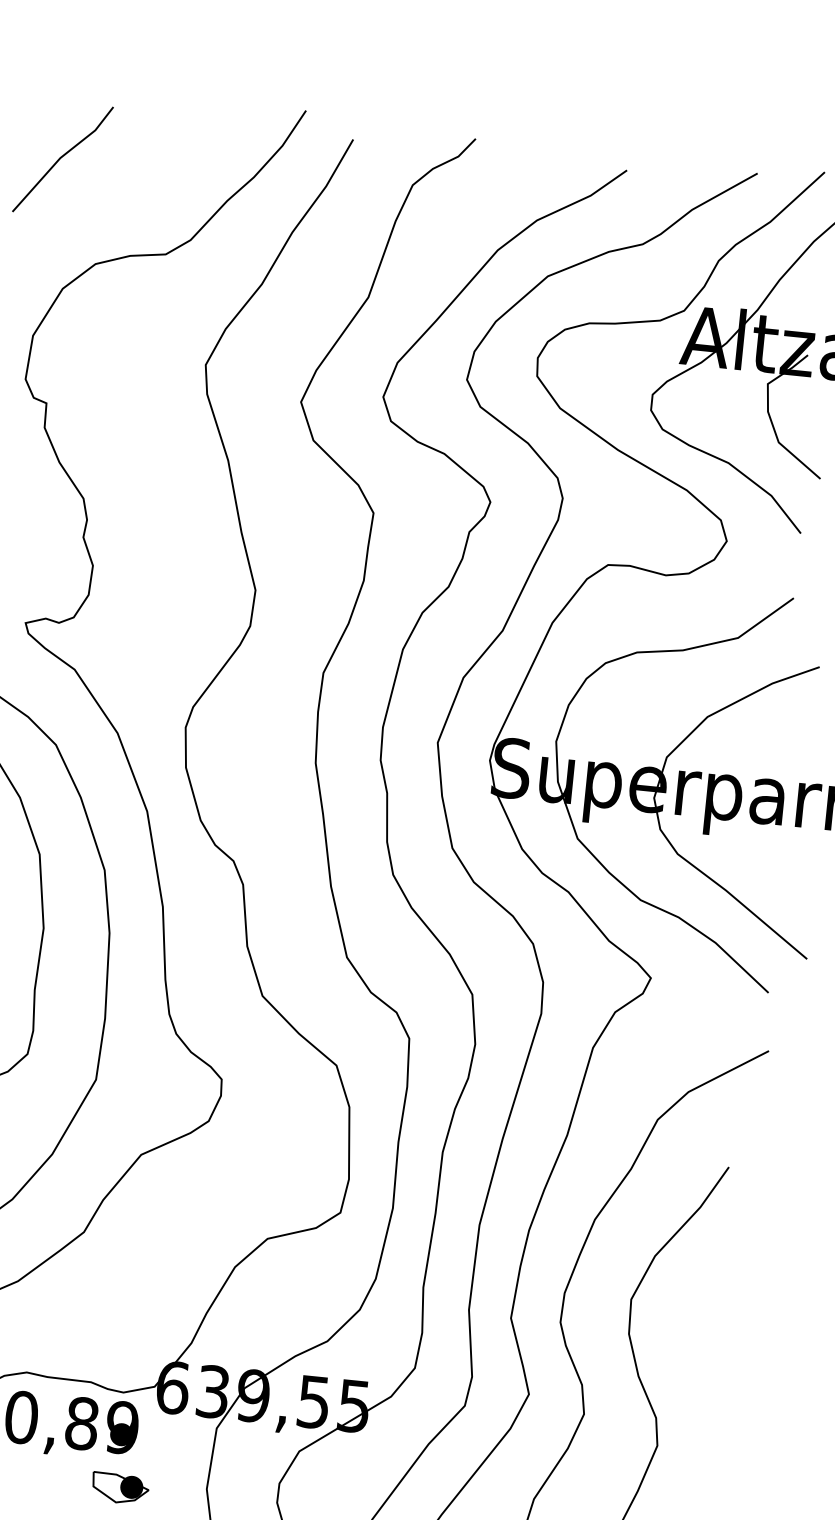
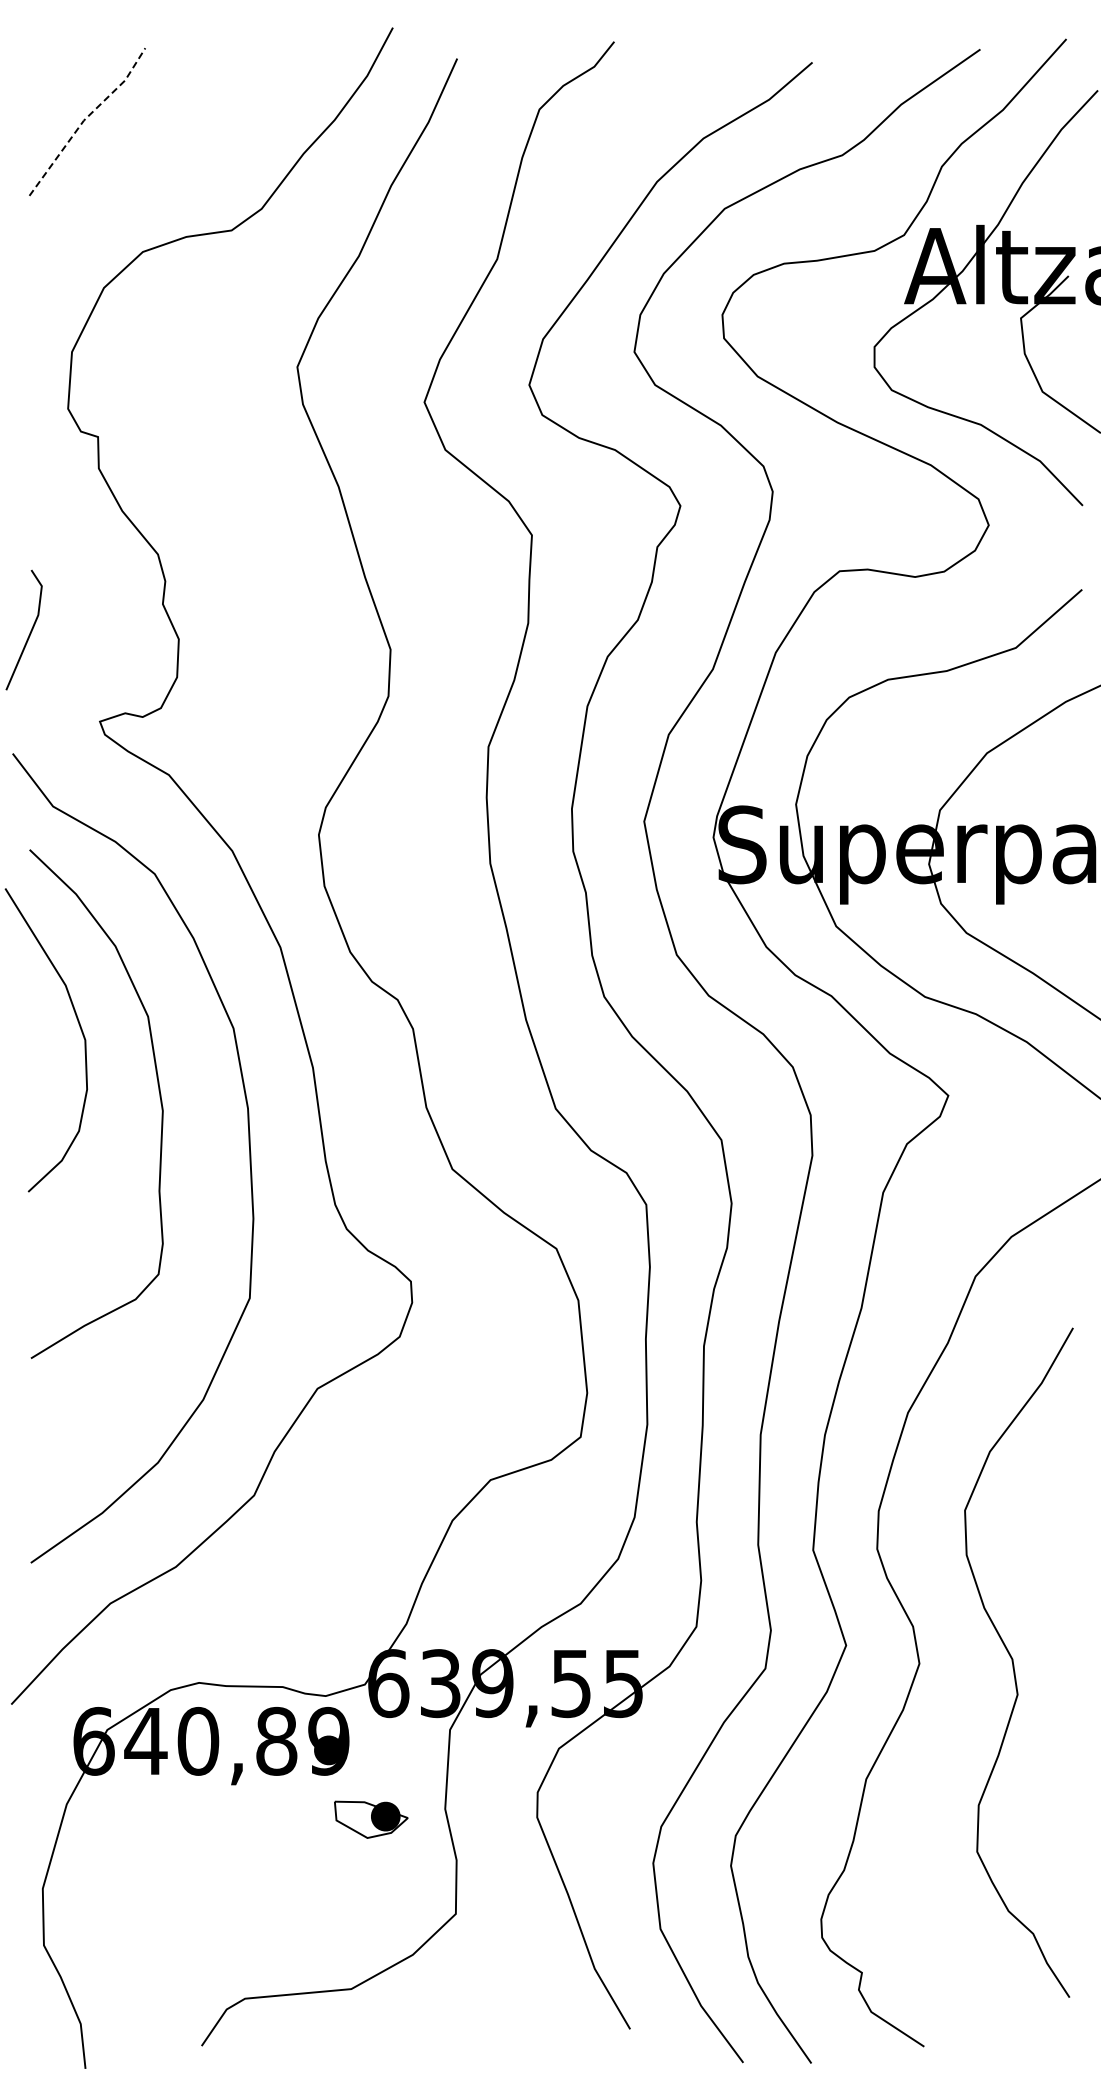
line: (61, 157) -> (85, 119), solid -> dashed
part: (120, 1488) -> (371, 1819), moved

